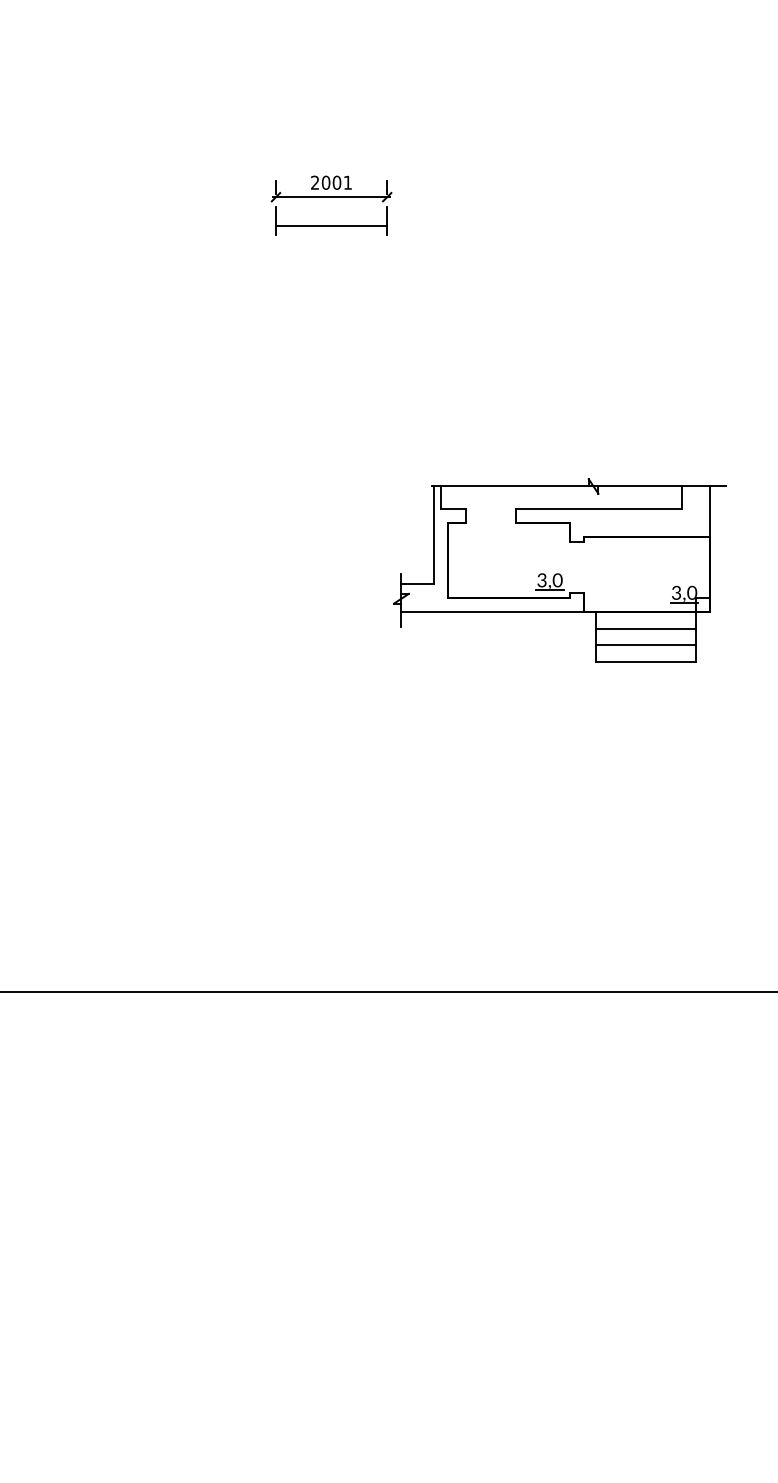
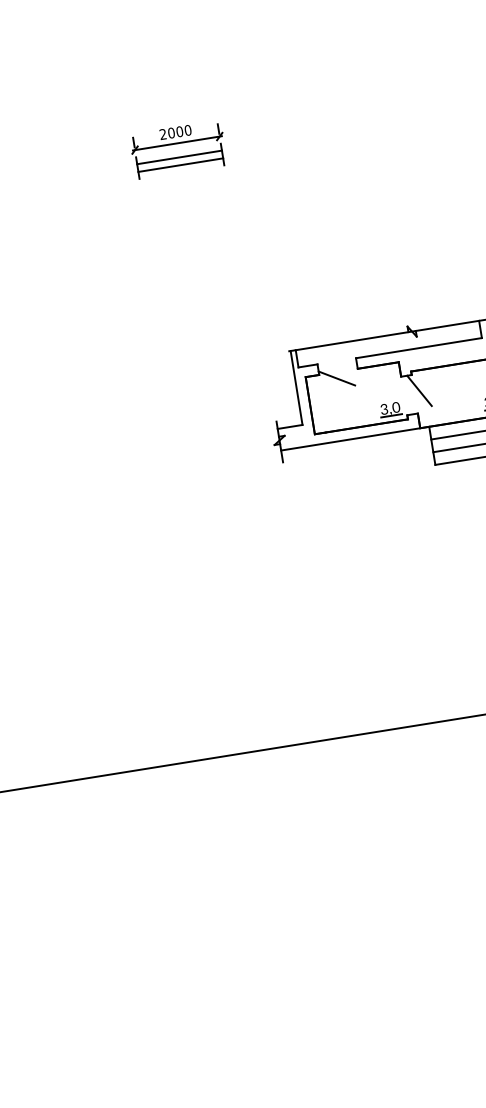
text: (347, 182) -> (187, 130), 2001 -> 2000
line: (331, 215) -> (179, 157), added
line: (487, 530) -> (336, 378), added
line: (590, 563) -> (419, 390), added

